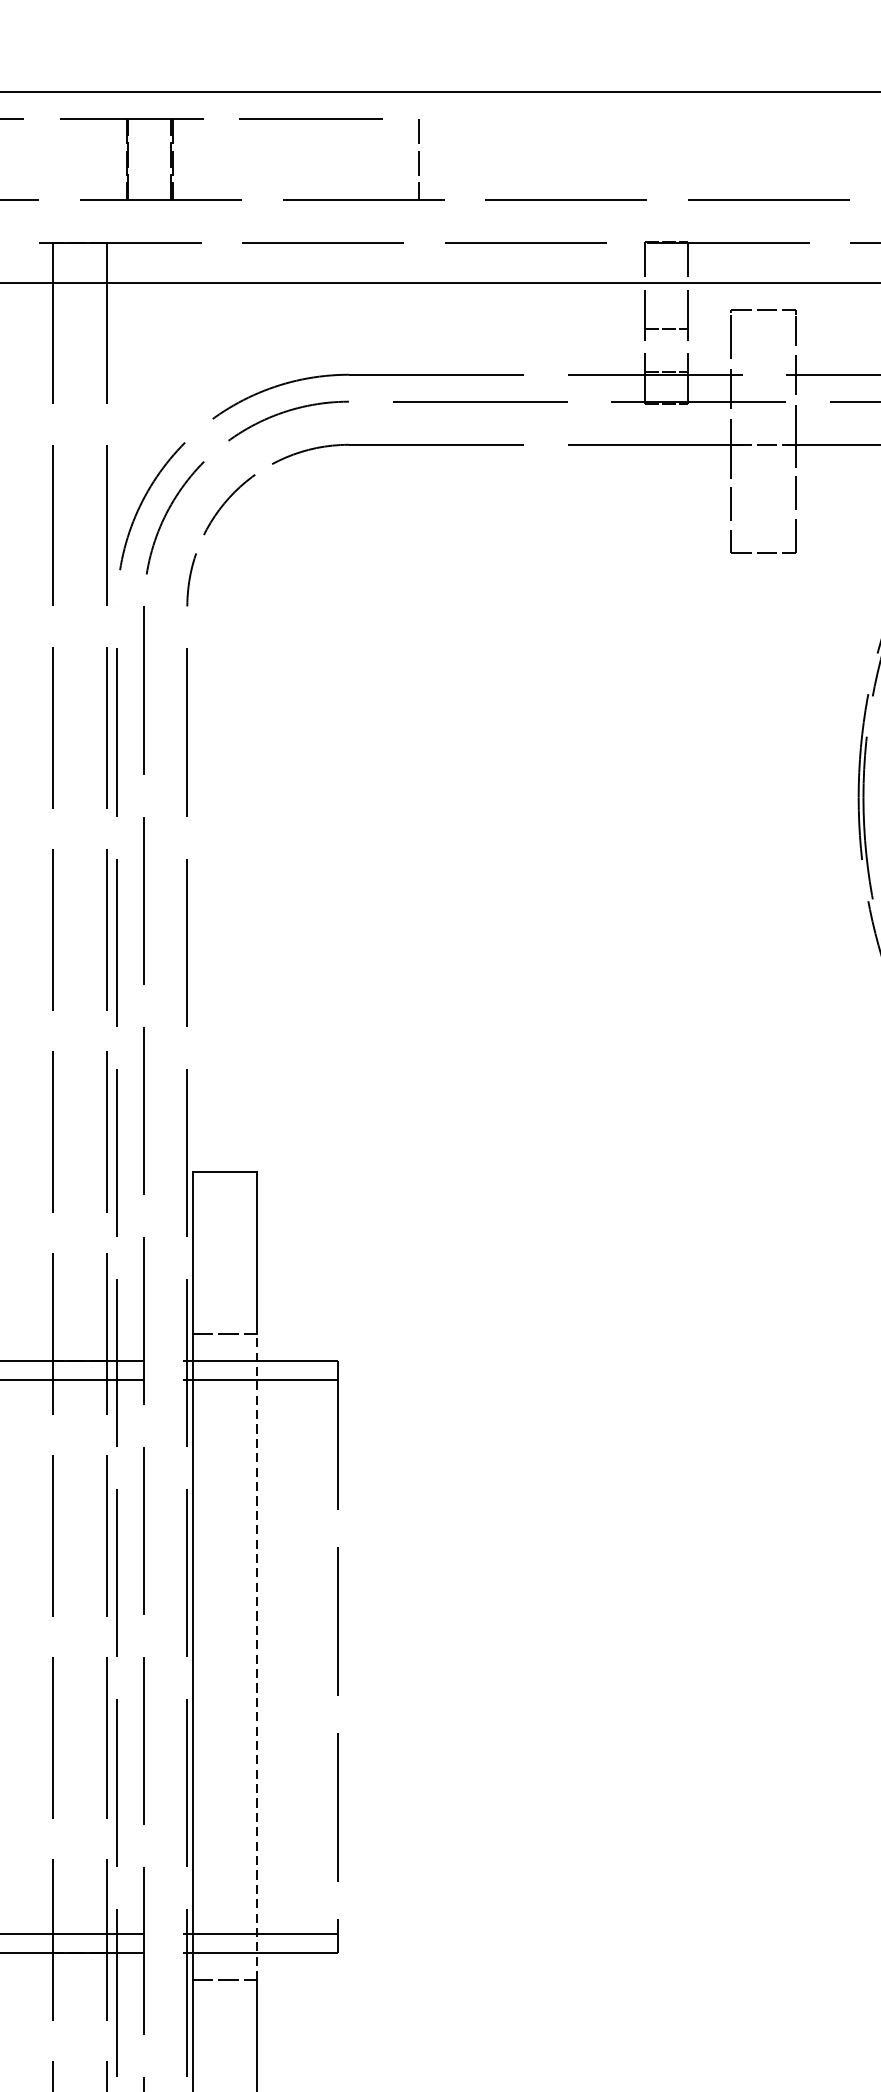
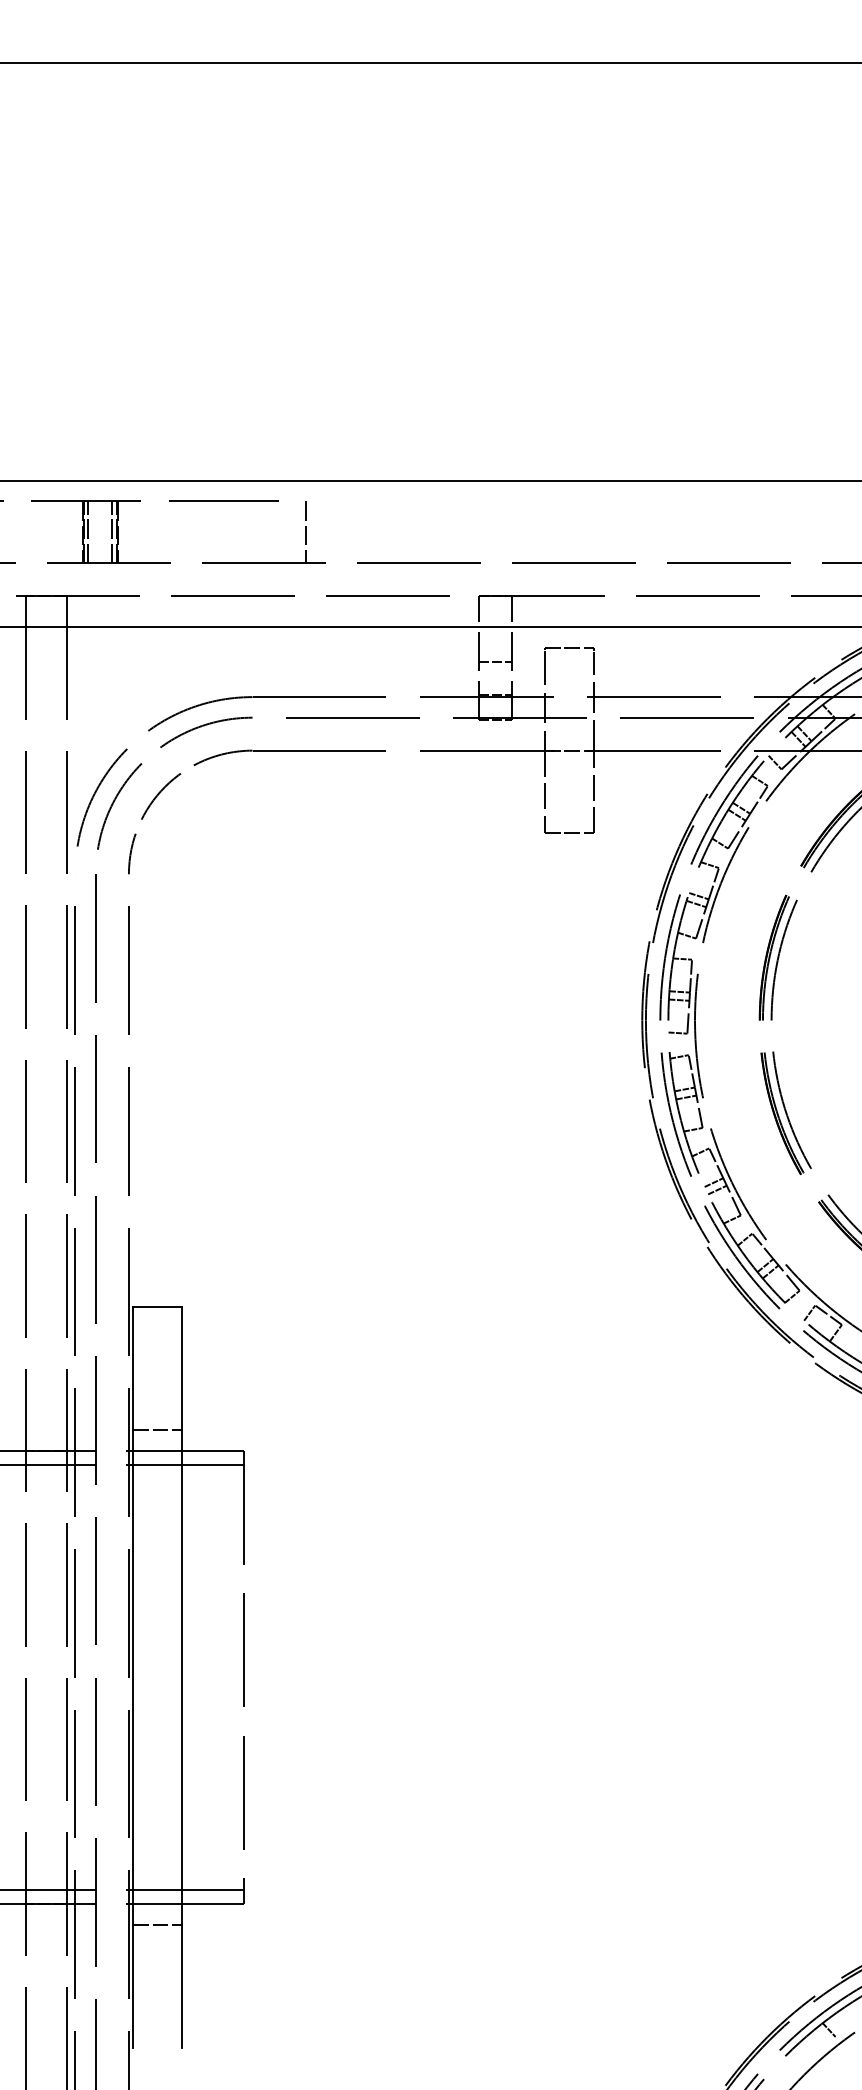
line: (133, 159) -> (87, 532), added
line: (165, 159) -> (112, 532), added
line: (257, 1656) -> (182, 1677), dashed -> solid

